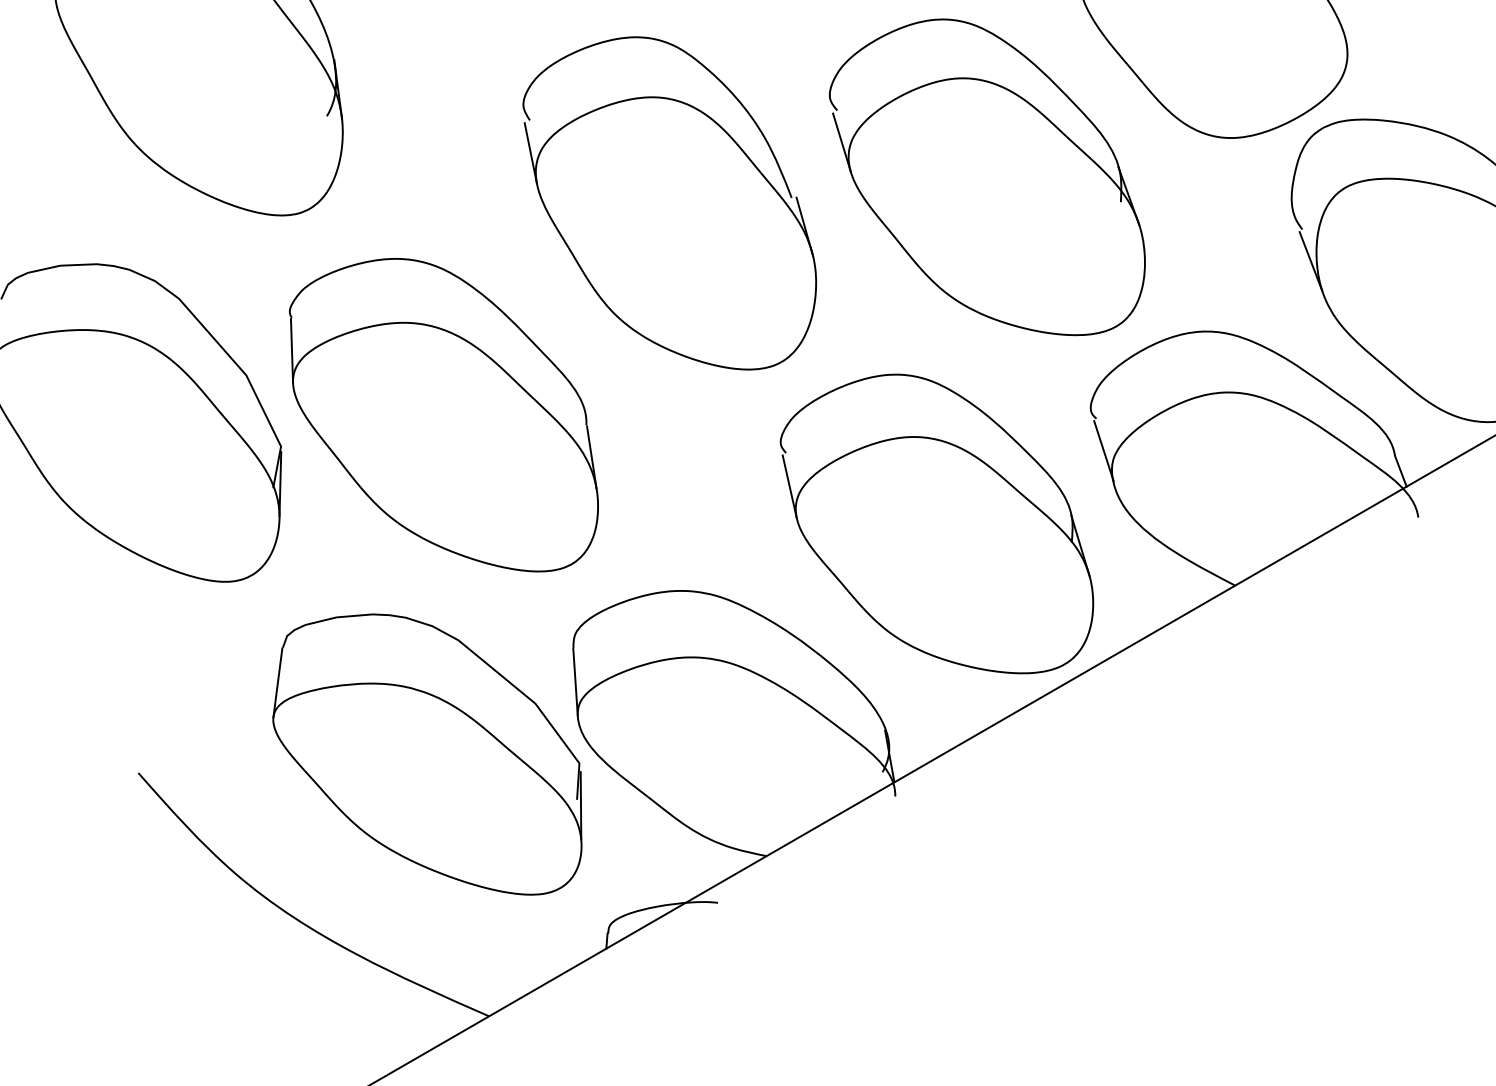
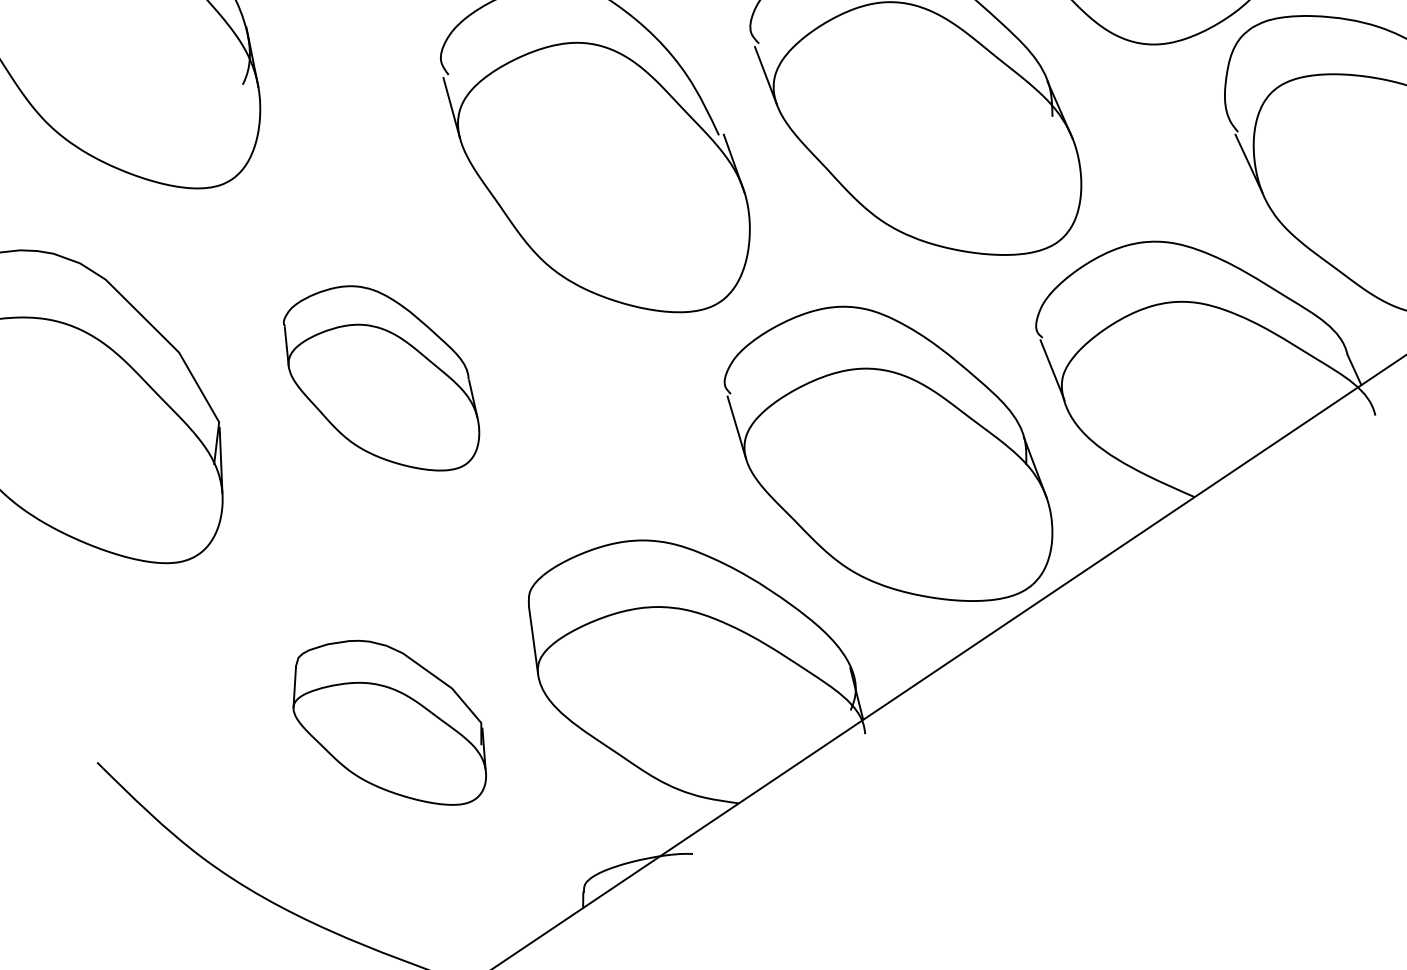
part: (443, 415) -> (381, 379), size x0.6
part: (427, 754) -> (388, 723), size x0.6

